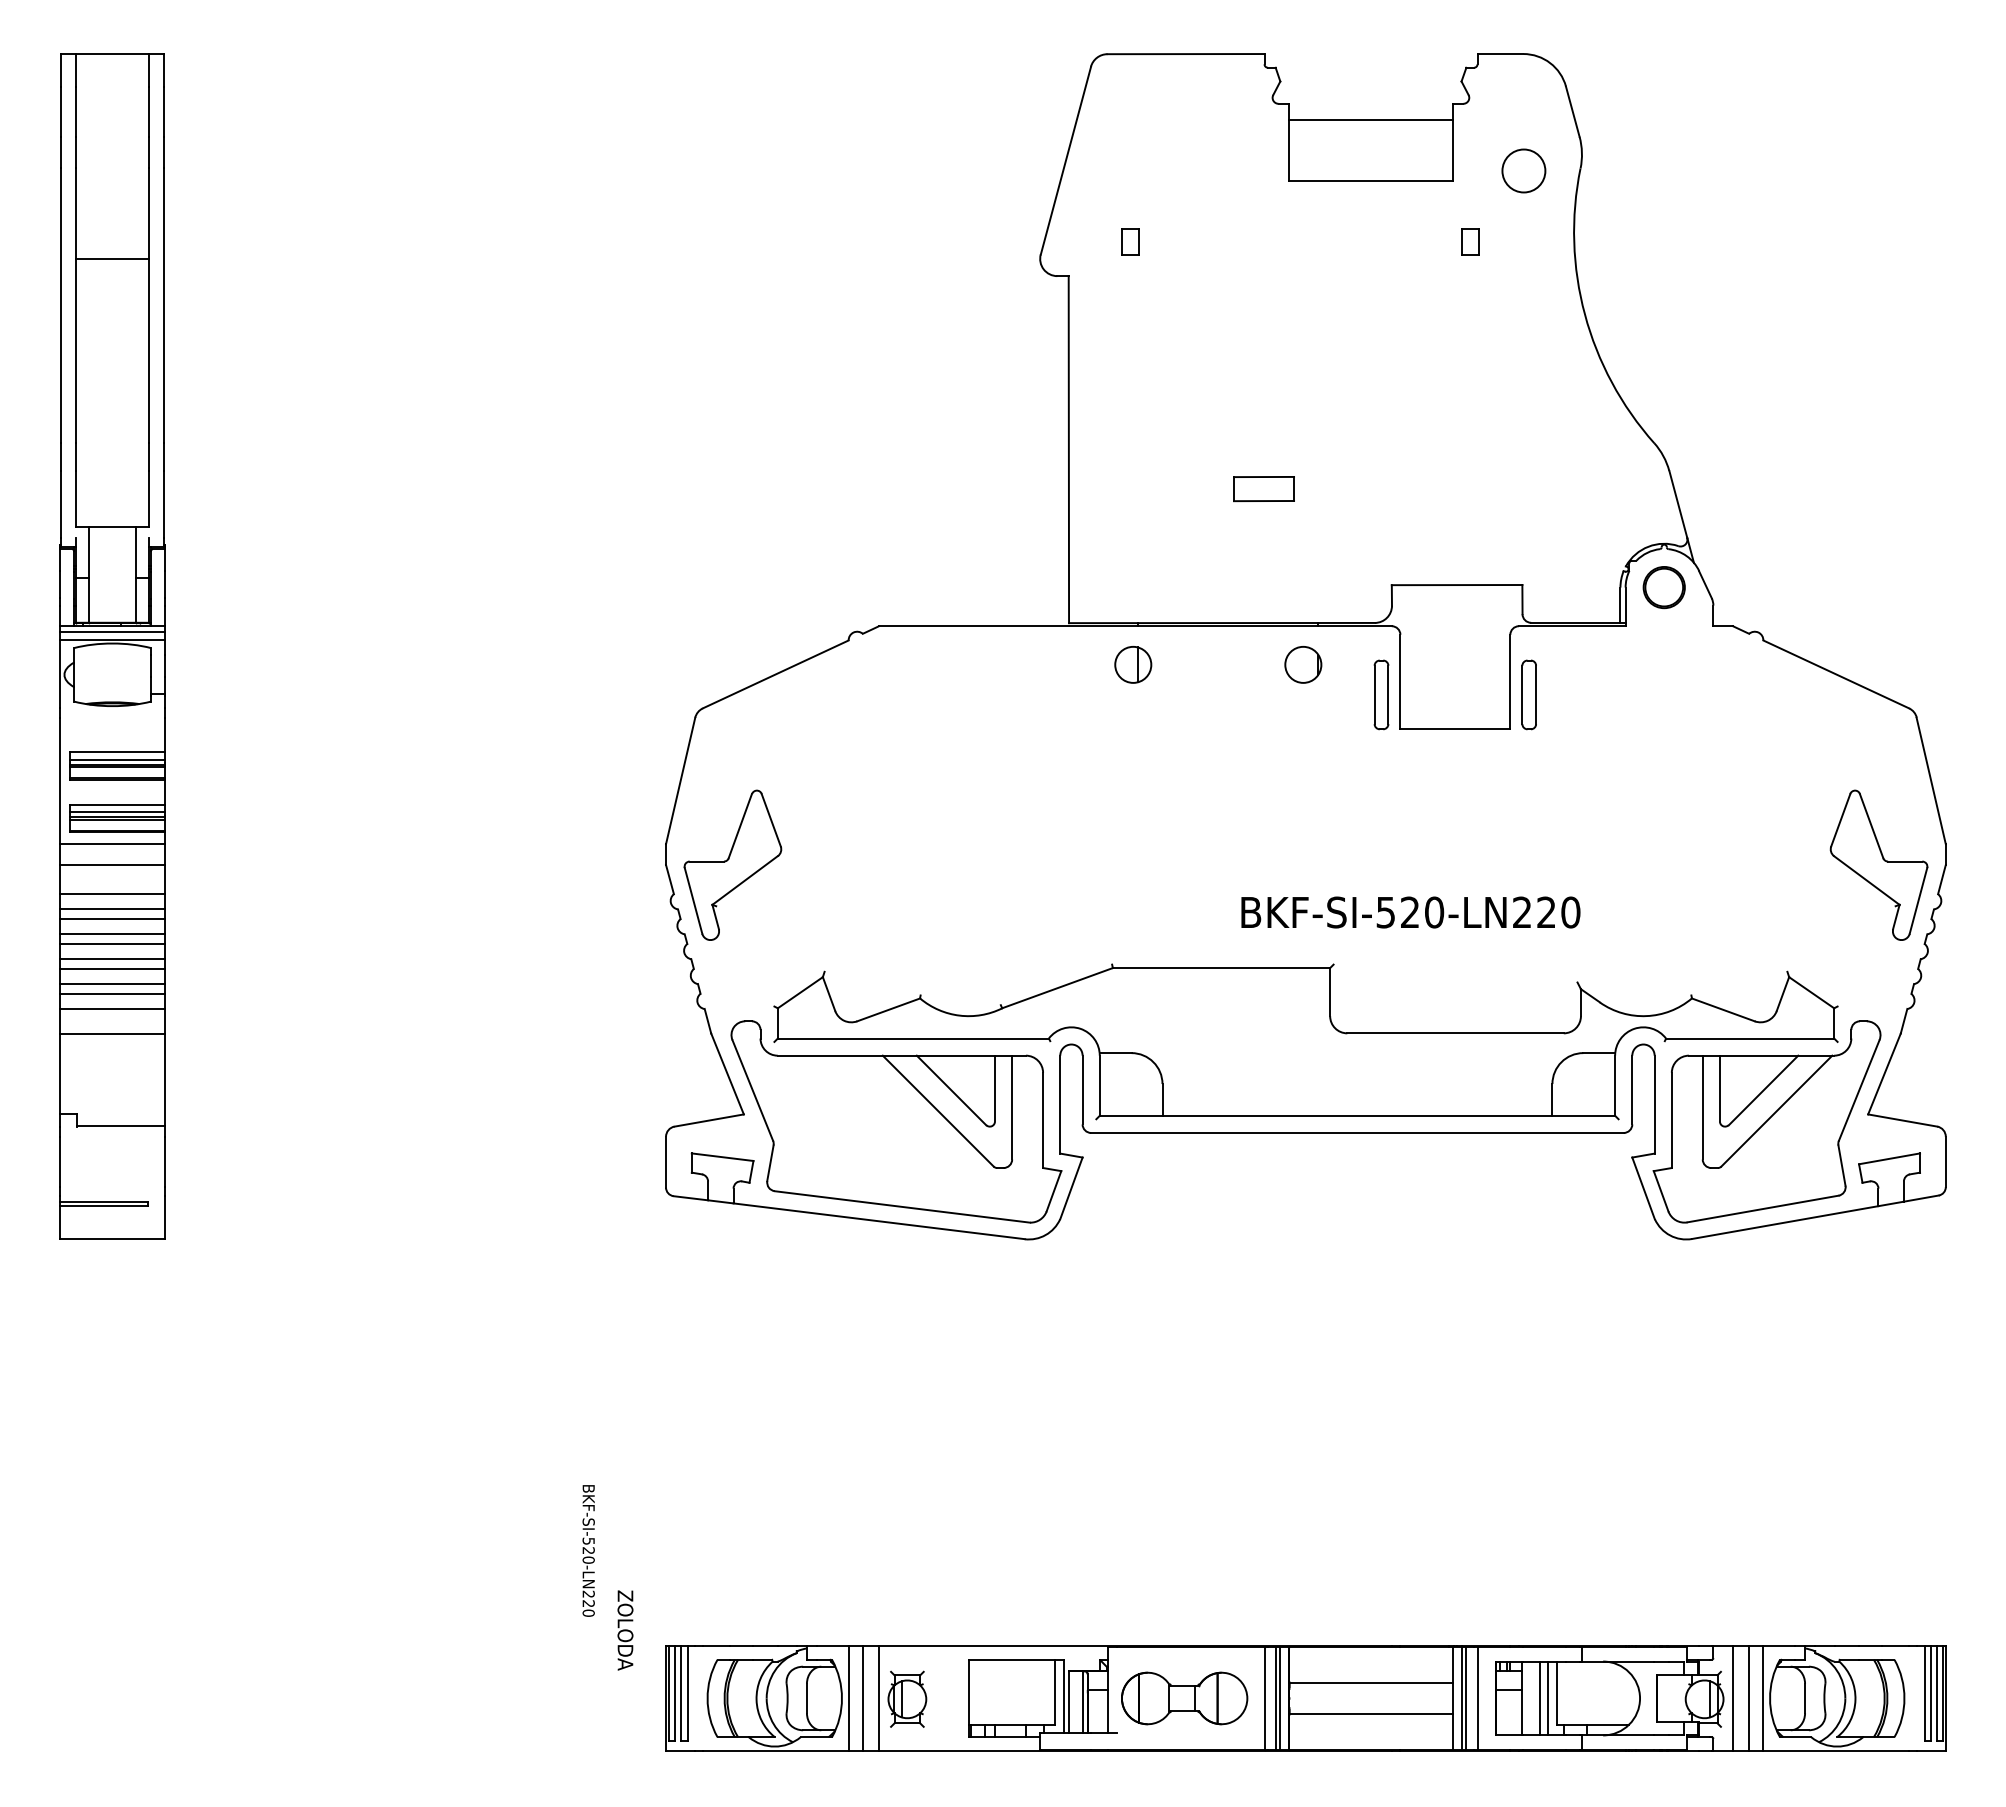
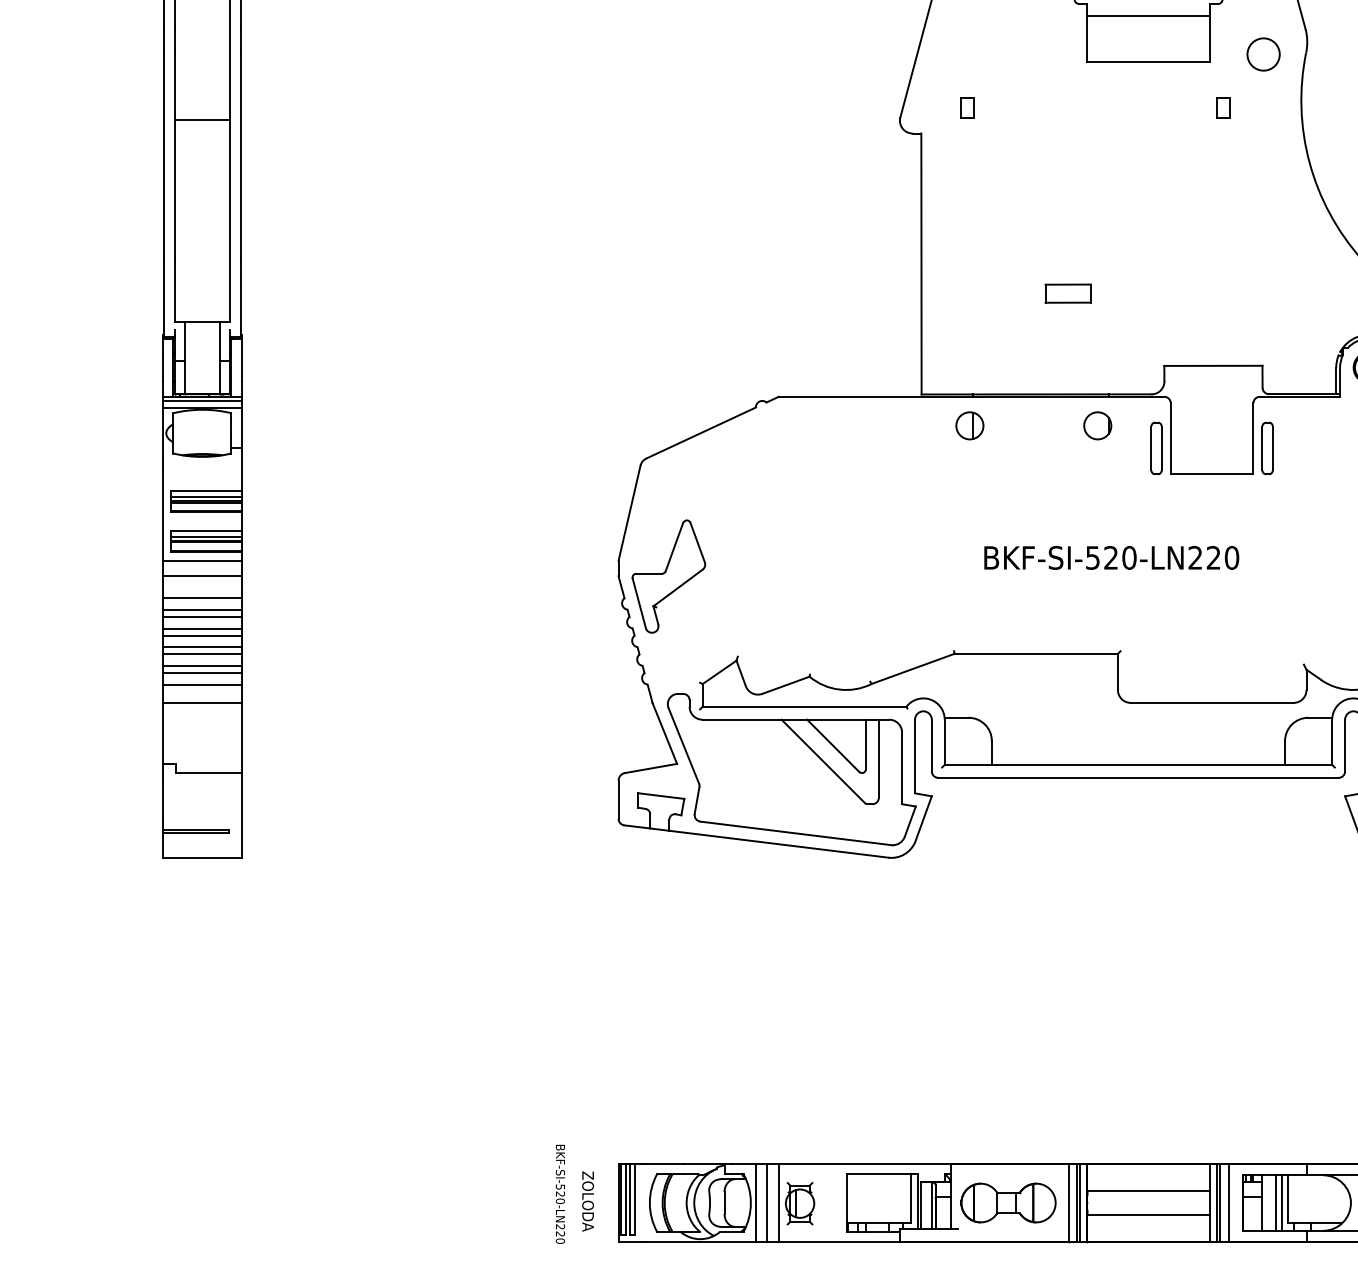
text: (1410, 912) -> (1111, 557), moved
text: (588, 1550) -> (560, 1194), moved
text: (625, 1630) -> (588, 1201), moved

